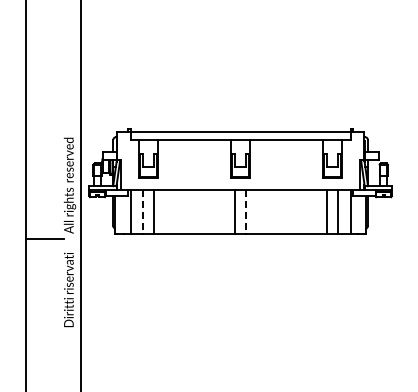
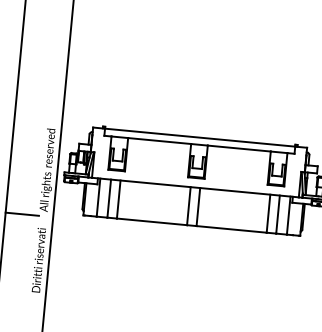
line: (142, 212) -> (108, 199), dashed -> solid
line: (246, 212) -> (198, 207), dashed -> solid

